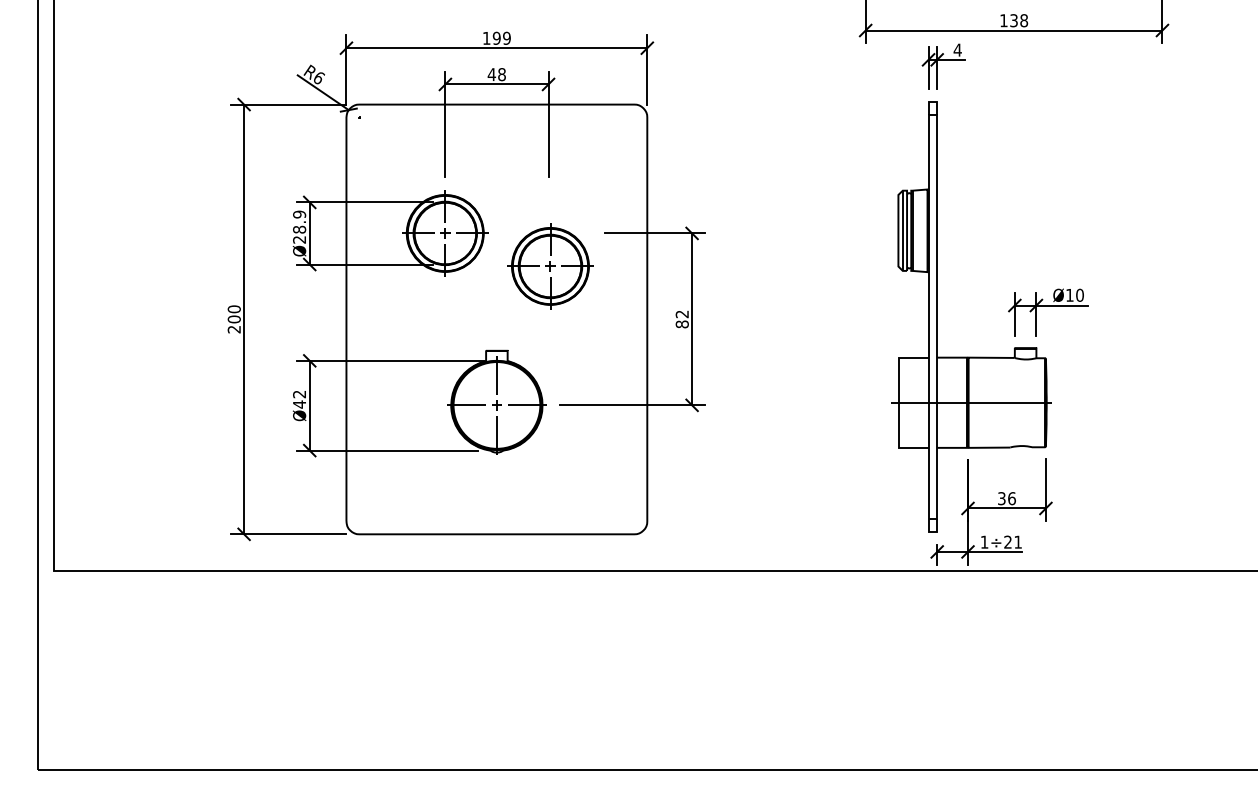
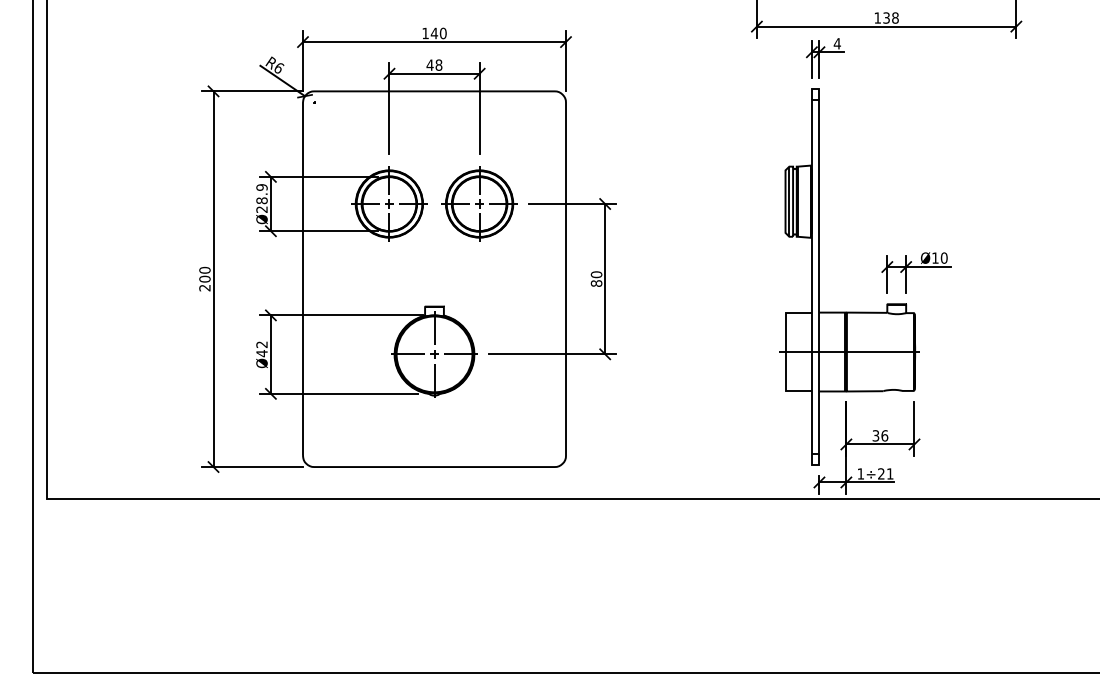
text: (501, 37) -> (438, 32), 199 -> 140
part: (550, 266) -> (479, 204), moved
text: (681, 314) -> (595, 274), 82 -> 80

